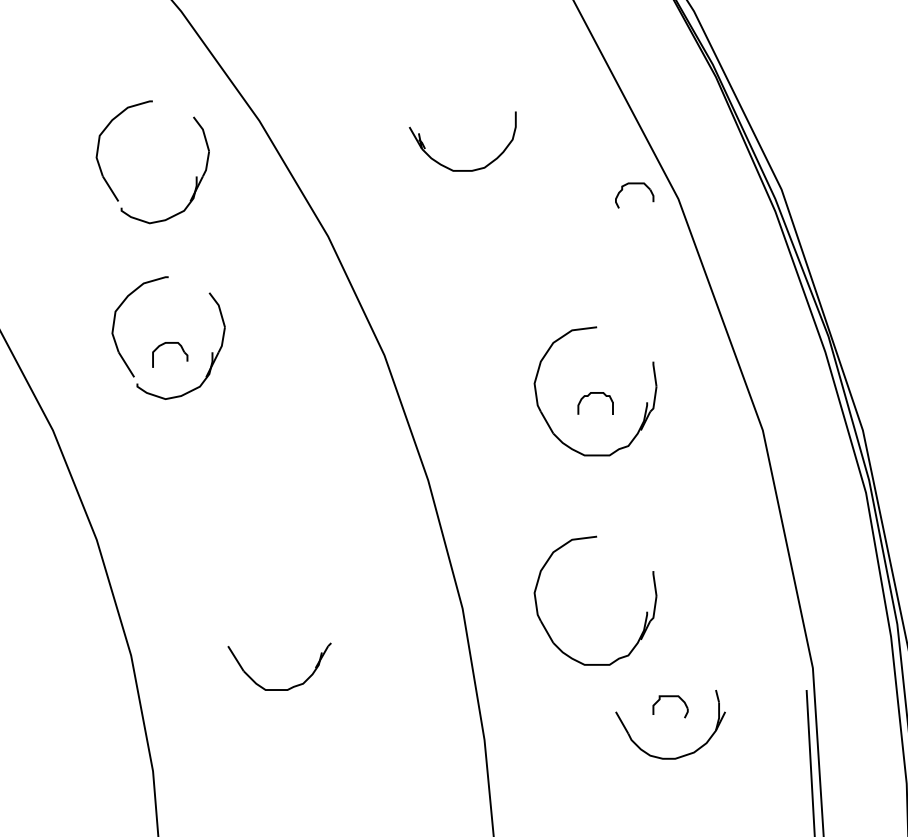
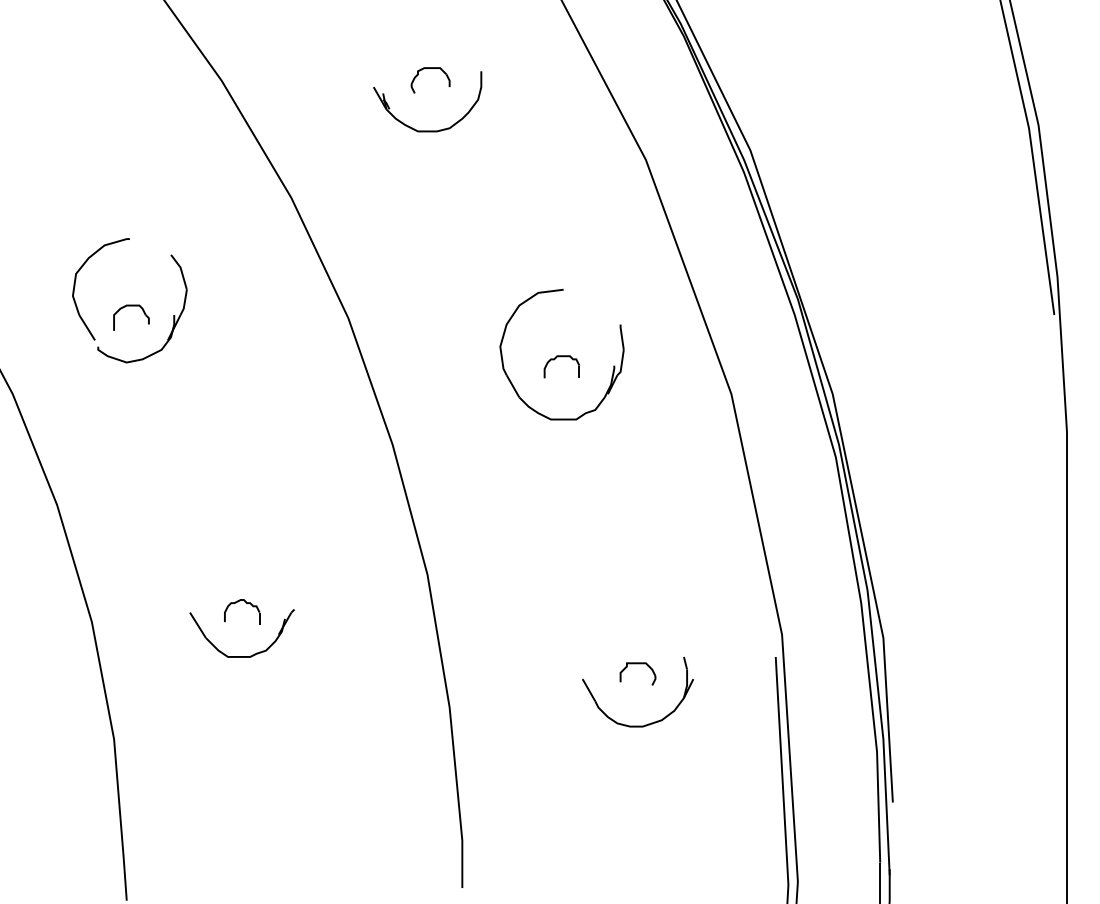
part: (195, 176) -> (157, 137), removed
part: (634, 183) -> (430, 68), moved
part: (646, 611) -> (613, 577), removed
part: (283, 637) -> (246, 603), added

